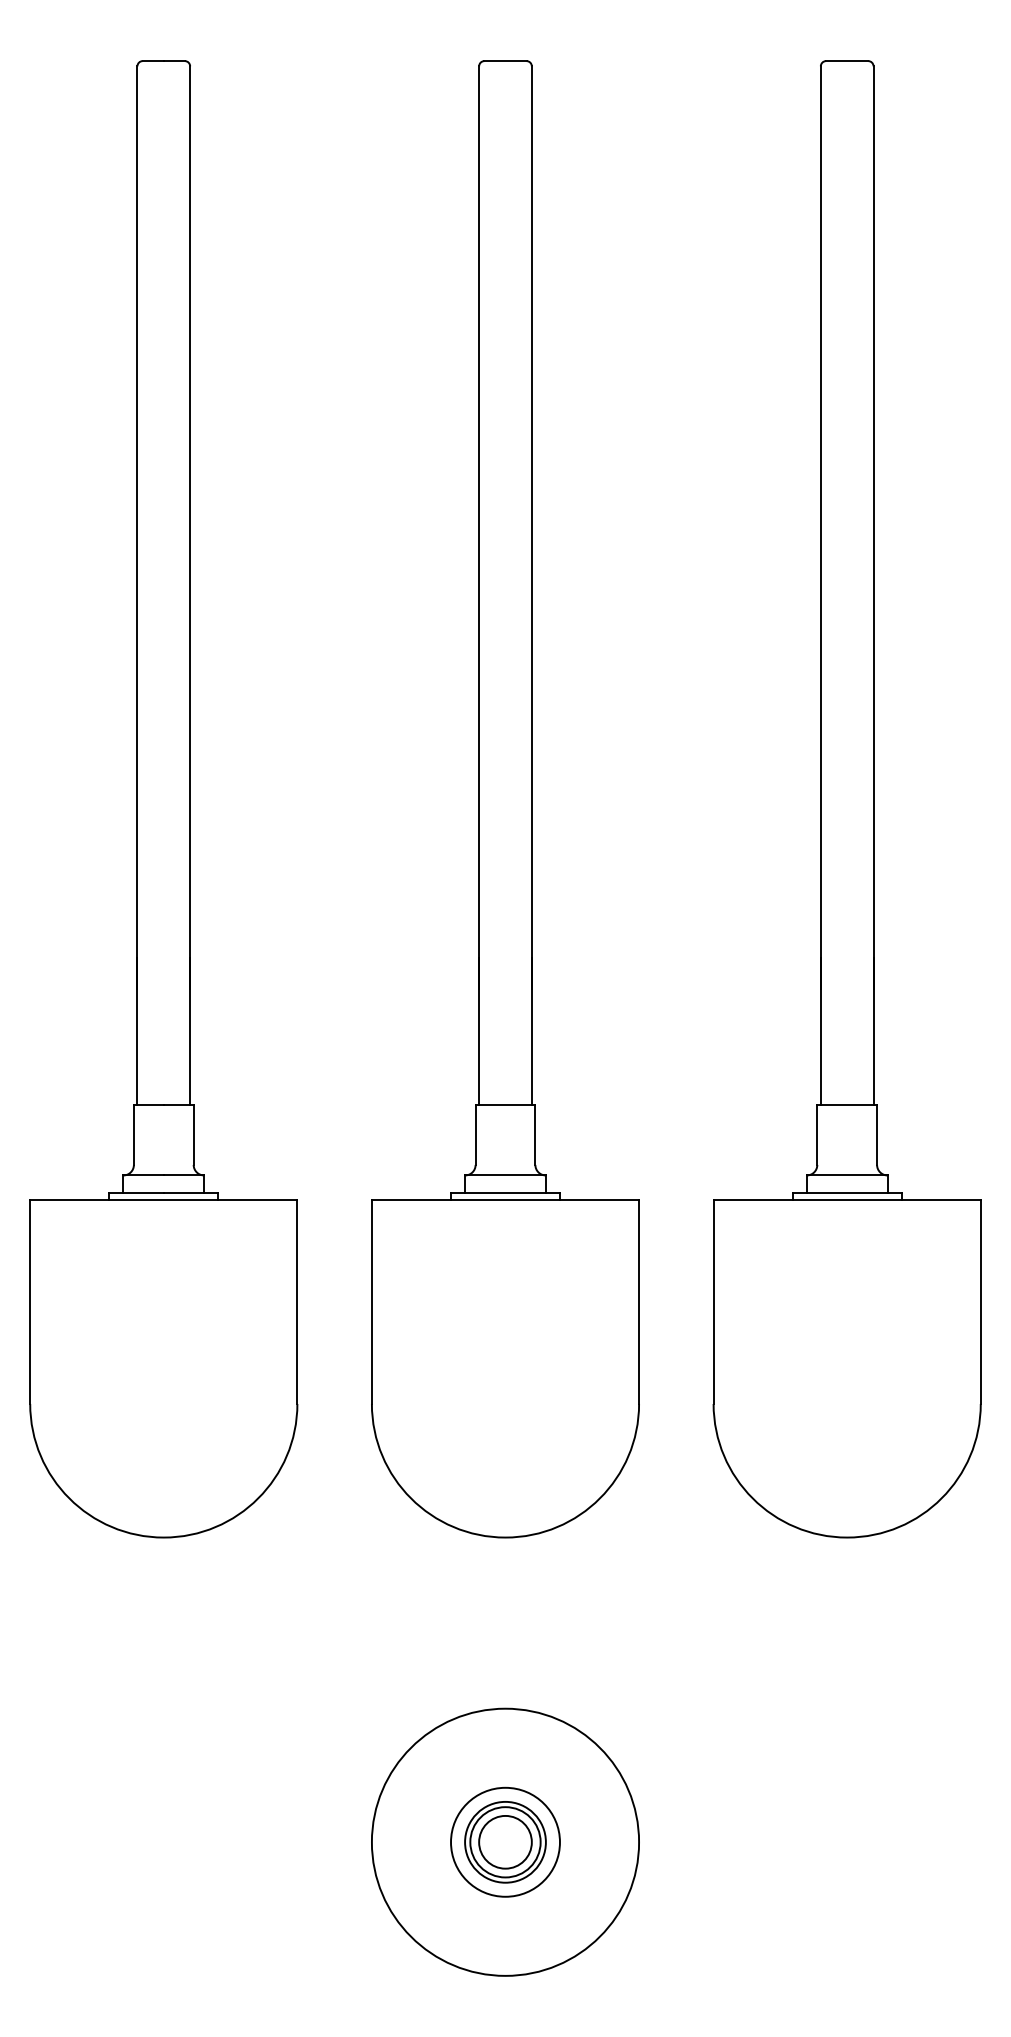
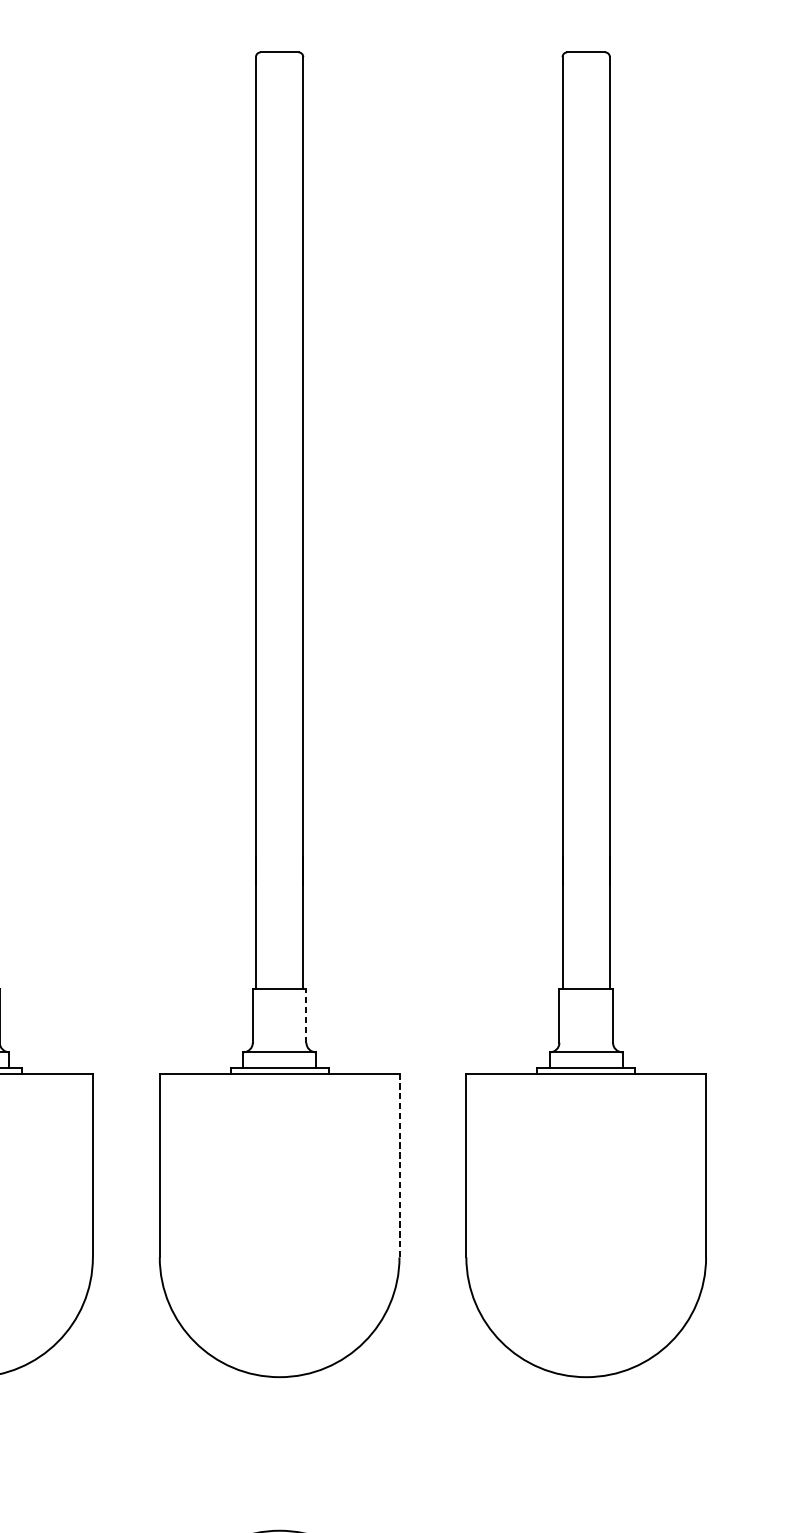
line: (535, 1135) -> (306, 1016), solid -> dashed
line: (639, 1302) -> (399, 1166), solid -> dashed

